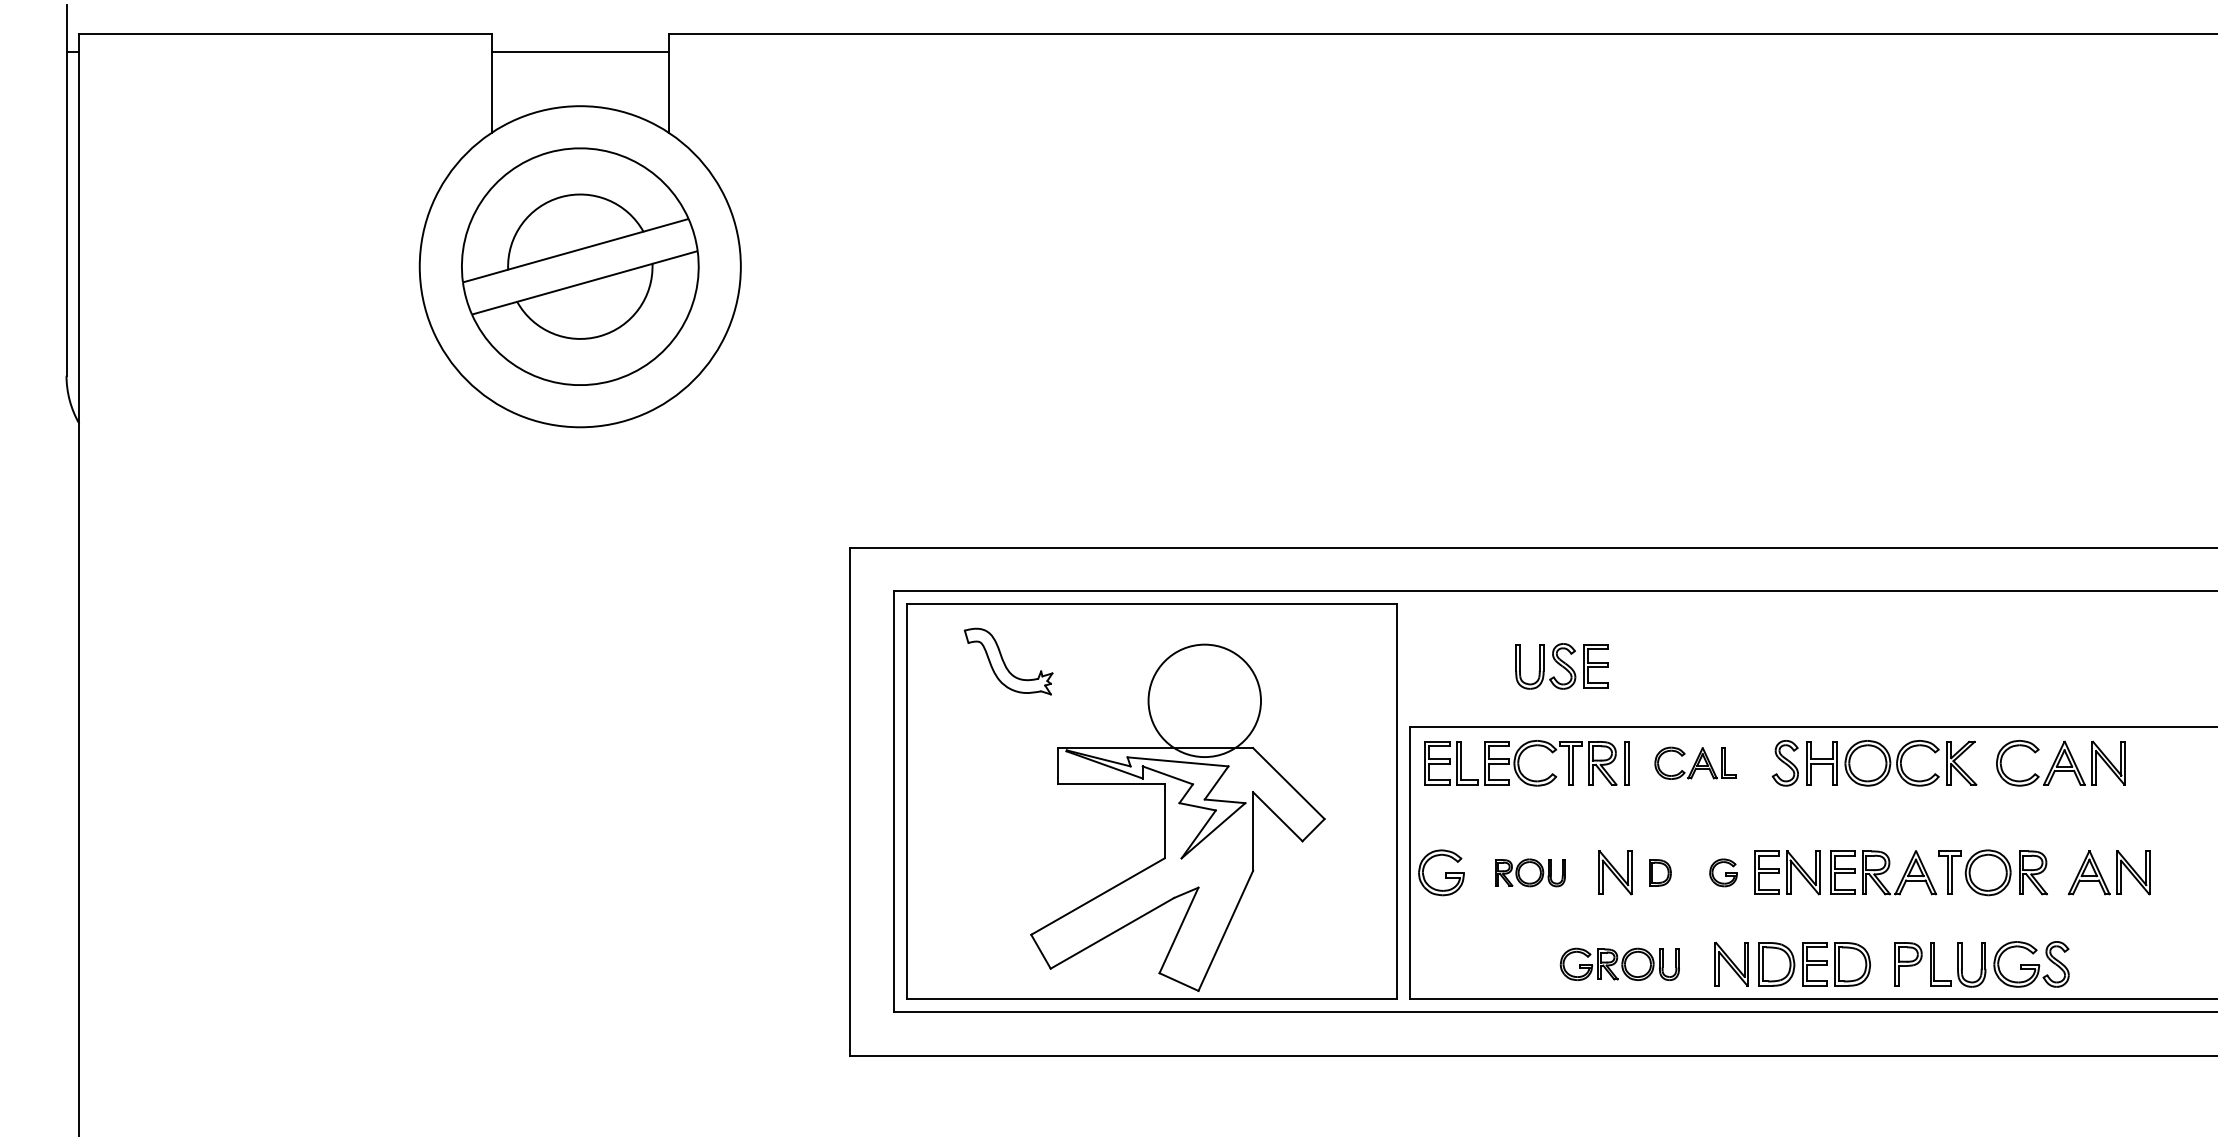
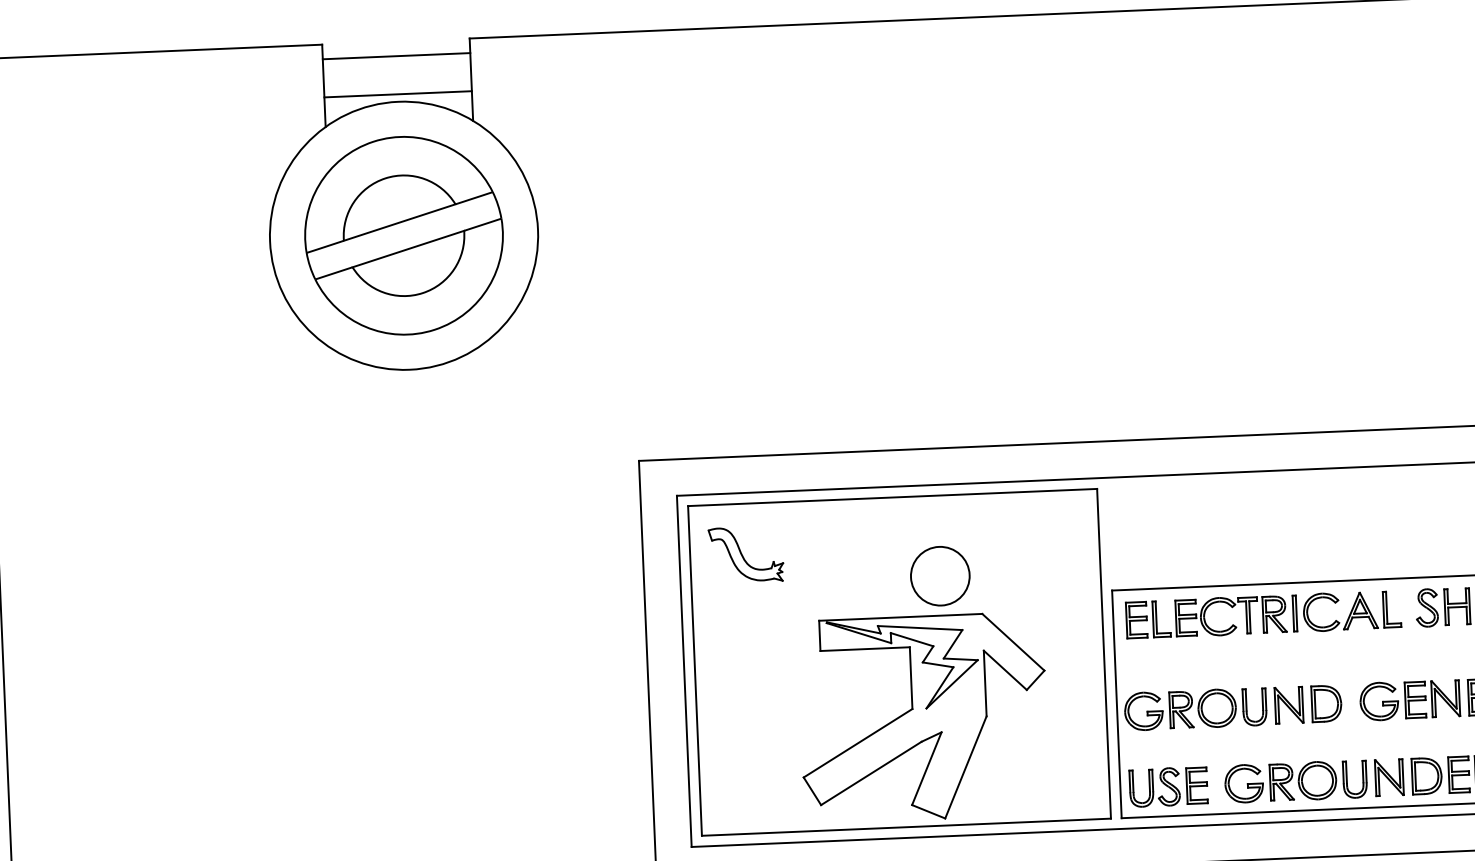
line: (579, 97) -> (397, 94), added
part: (1008, 661) -> (746, 554), moved
part: (1561, 666) -> (1167, 787), moved
circle: (1204, 700) -> (940, 575), size x0.62
part: (1695, 763) -> (1352, 611), size x1.43
part: (1530, 872) -> (1218, 708), size x1.67
part: (1660, 872) -> (1326, 703), size x1.67
part: (1723, 872) -> (1379, 701), size x1.67
part: (1619, 964) -> (1295, 781), size x1.43

